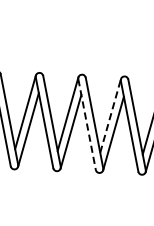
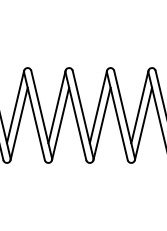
line: (110, 115) -> (98, 106), dashed -> solid
line: (86, 124) -> (75, 116), dashed -> solid

